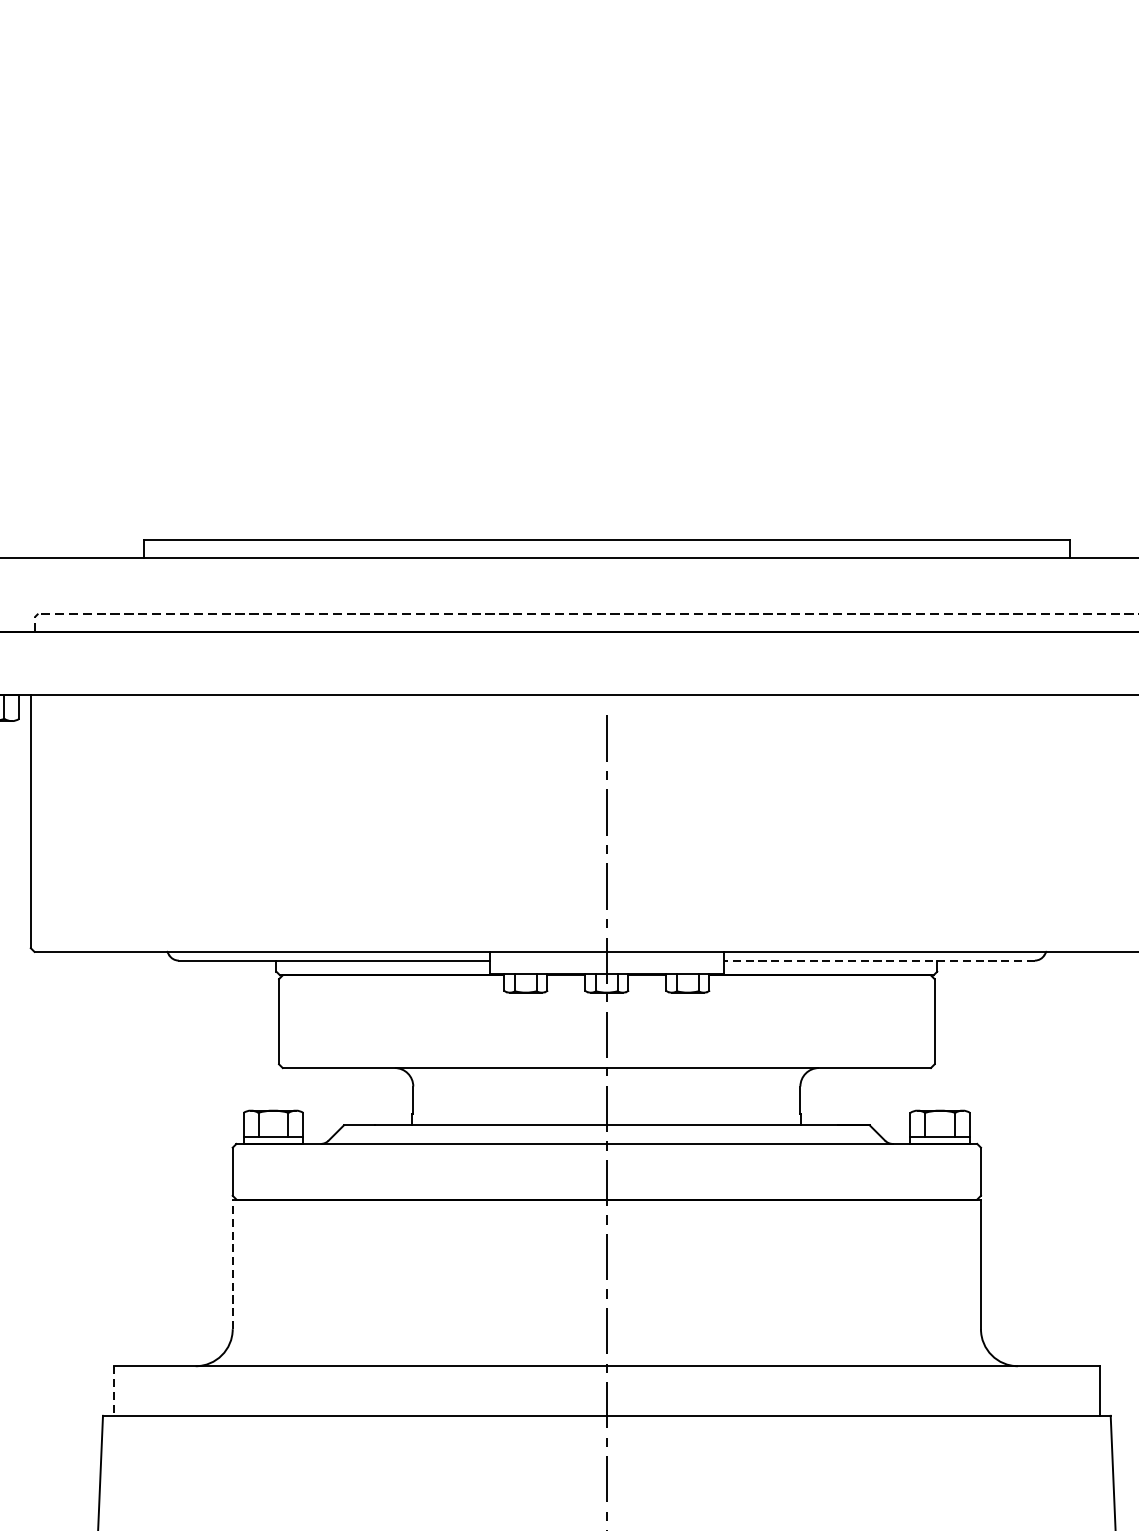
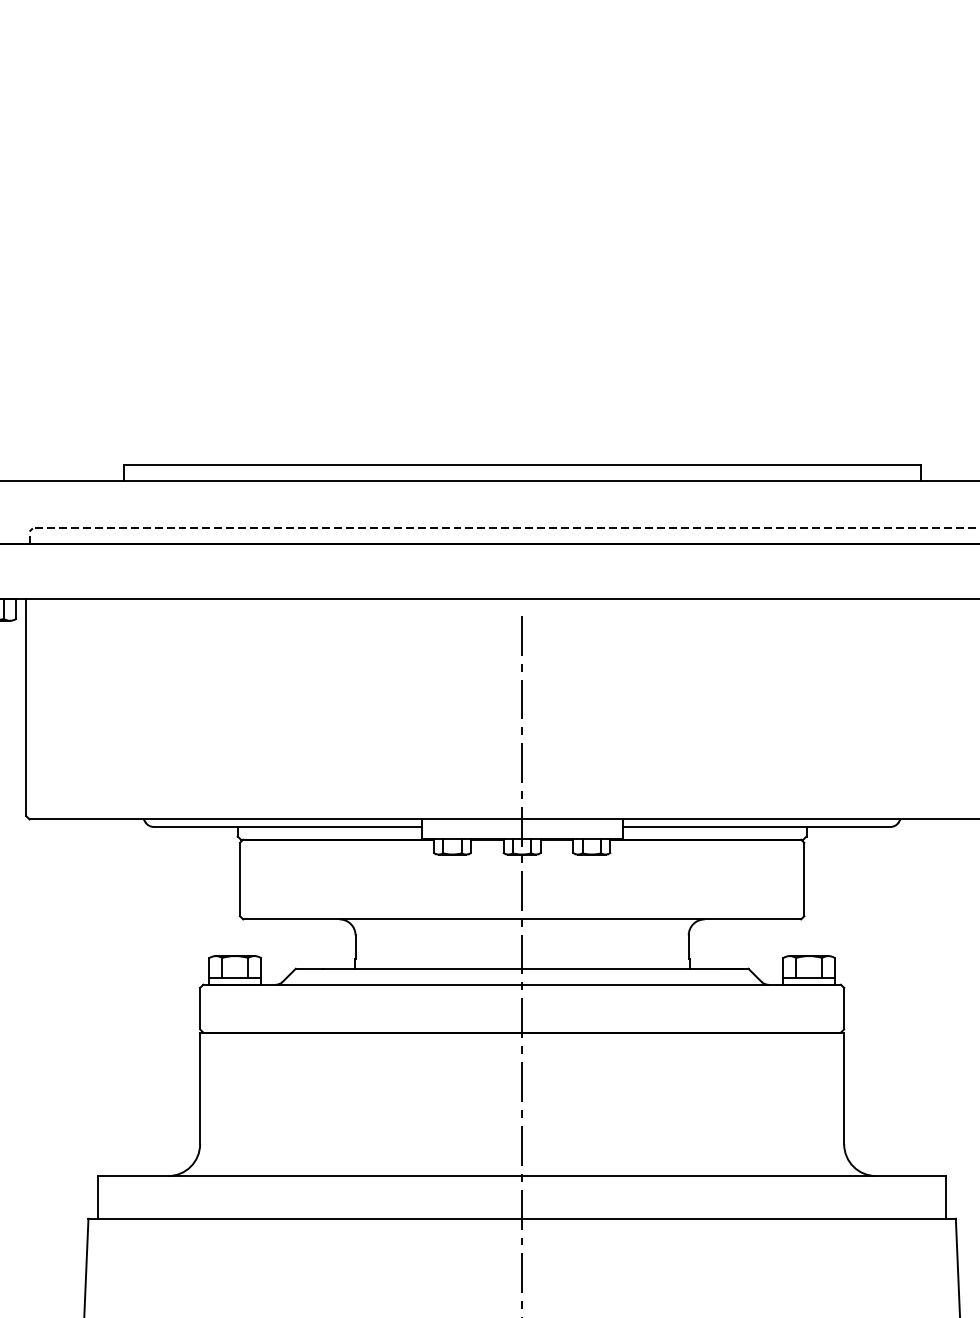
line: (879, 960) -> (756, 826), dashed -> solid
line: (233, 1264) -> (200, 1088), dashed -> solid
line: (114, 1391) -> (98, 1197), dashed -> solid

